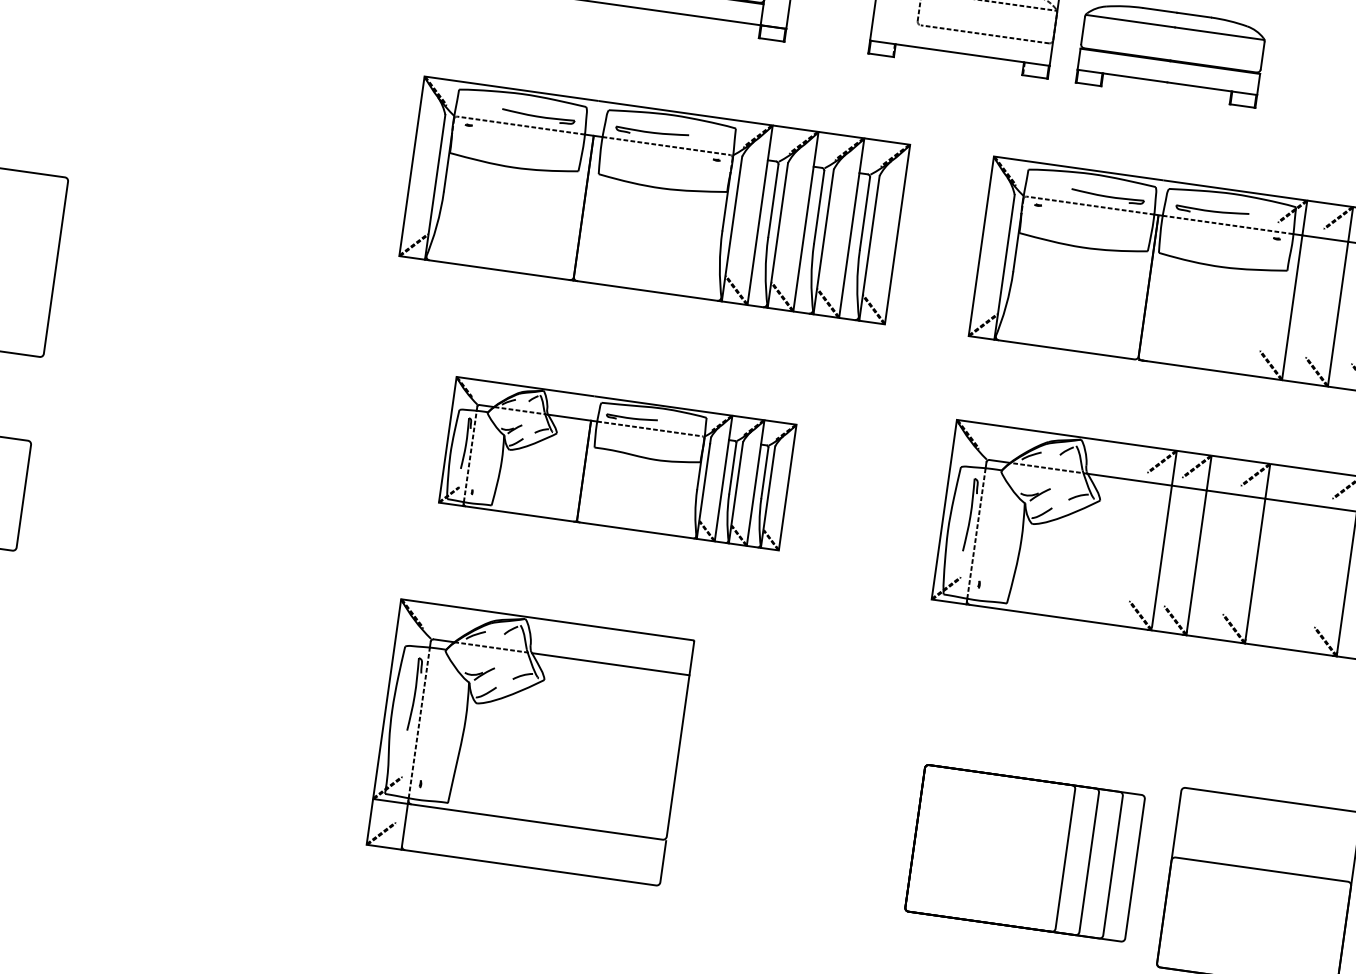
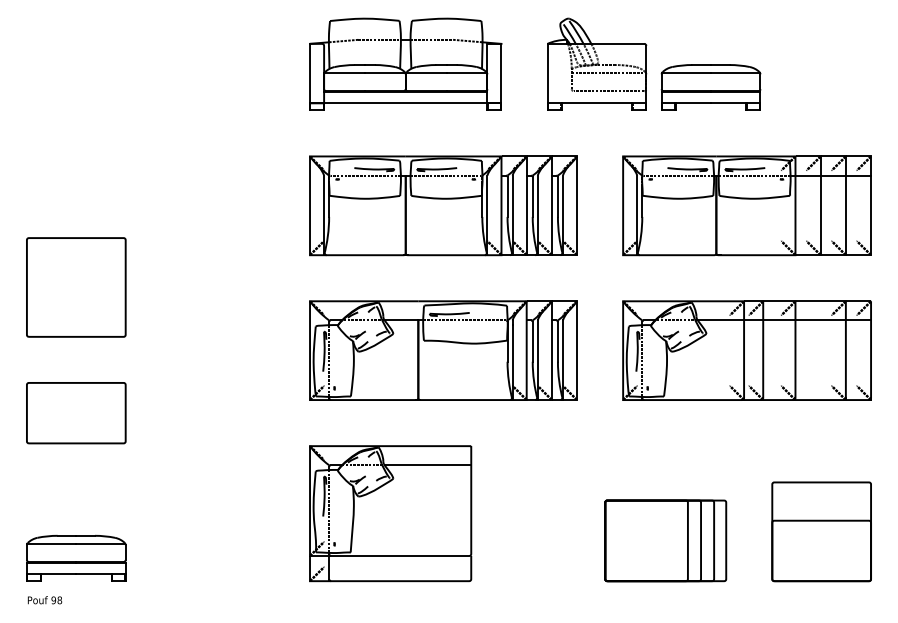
part: (617, 463) -> (443, 350), size x1.43
part: (530, 742) -> (390, 513), moved
part: (1024, 852) -> (665, 540), moved

